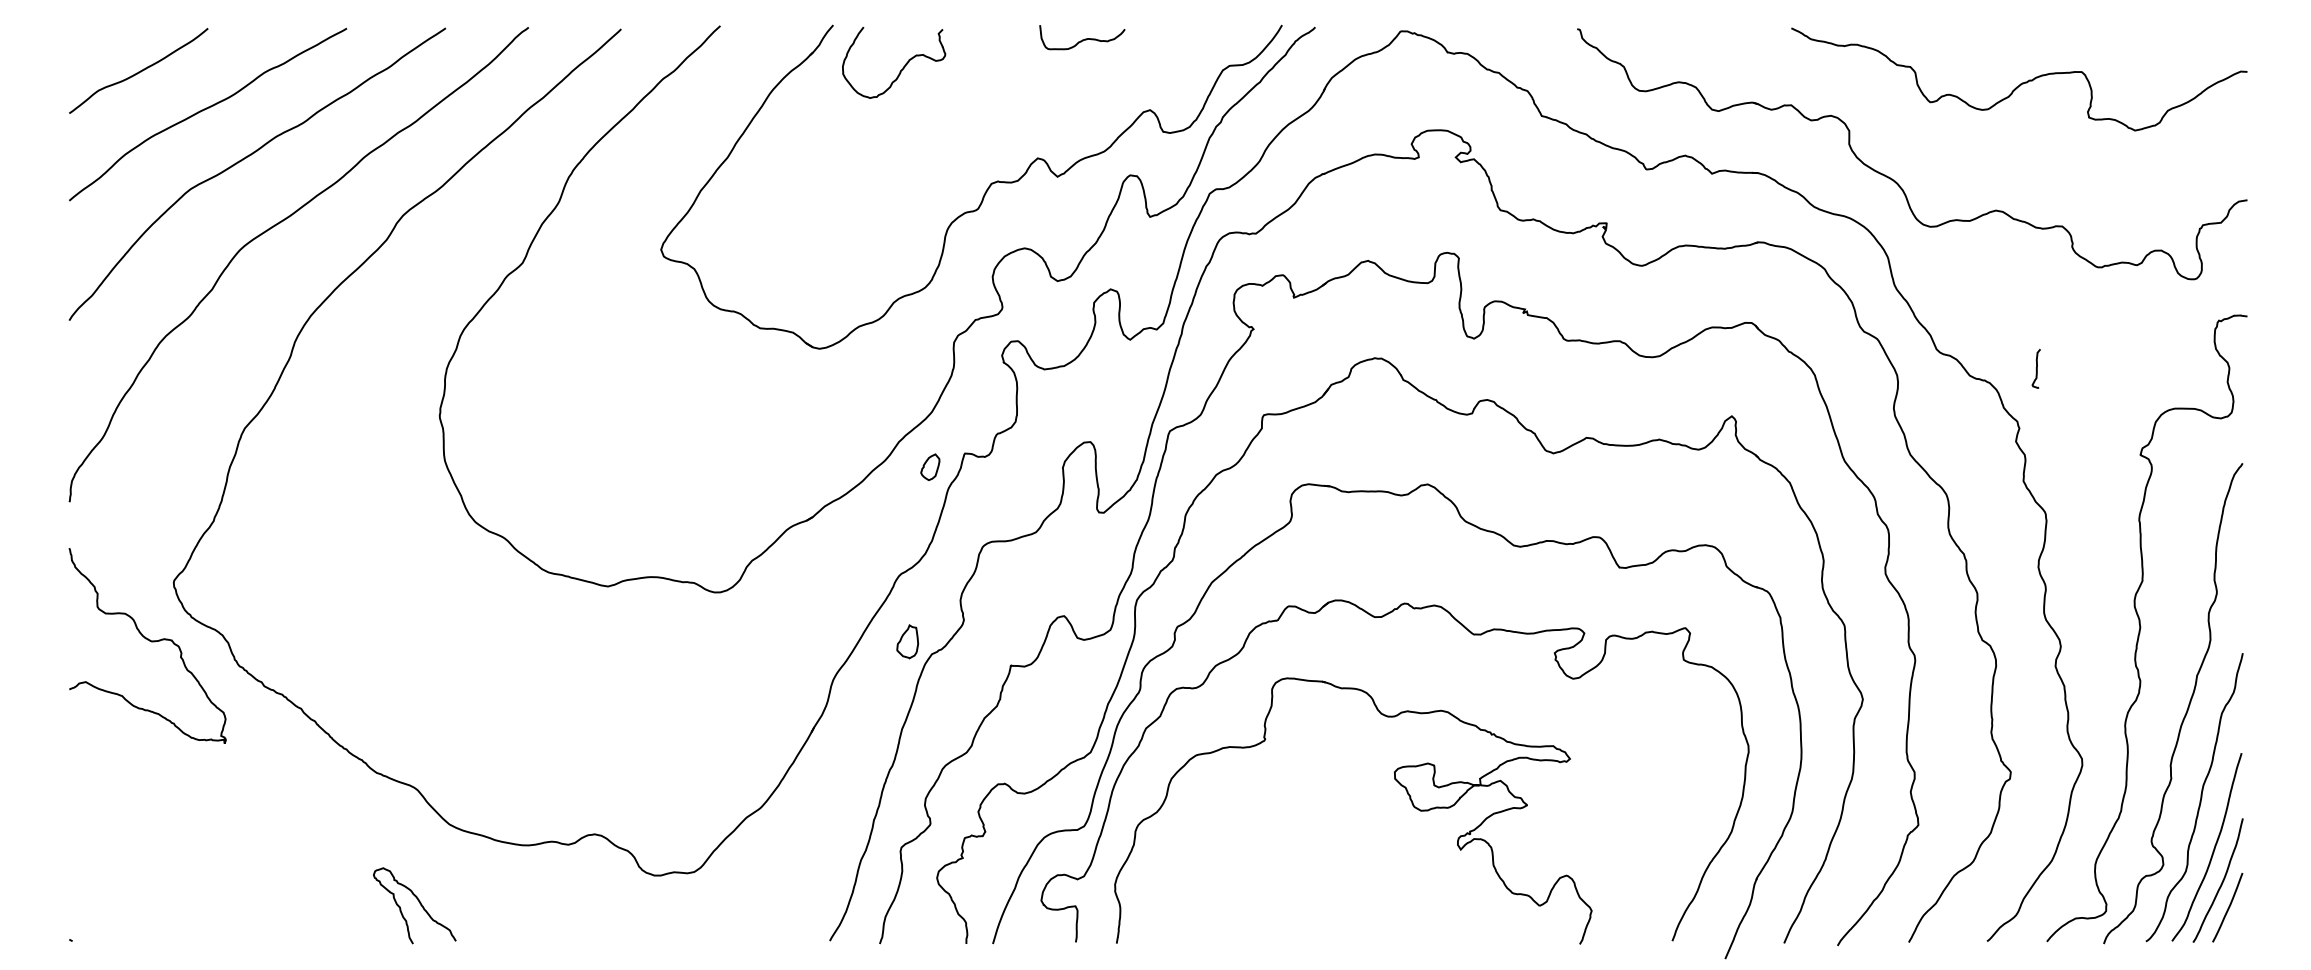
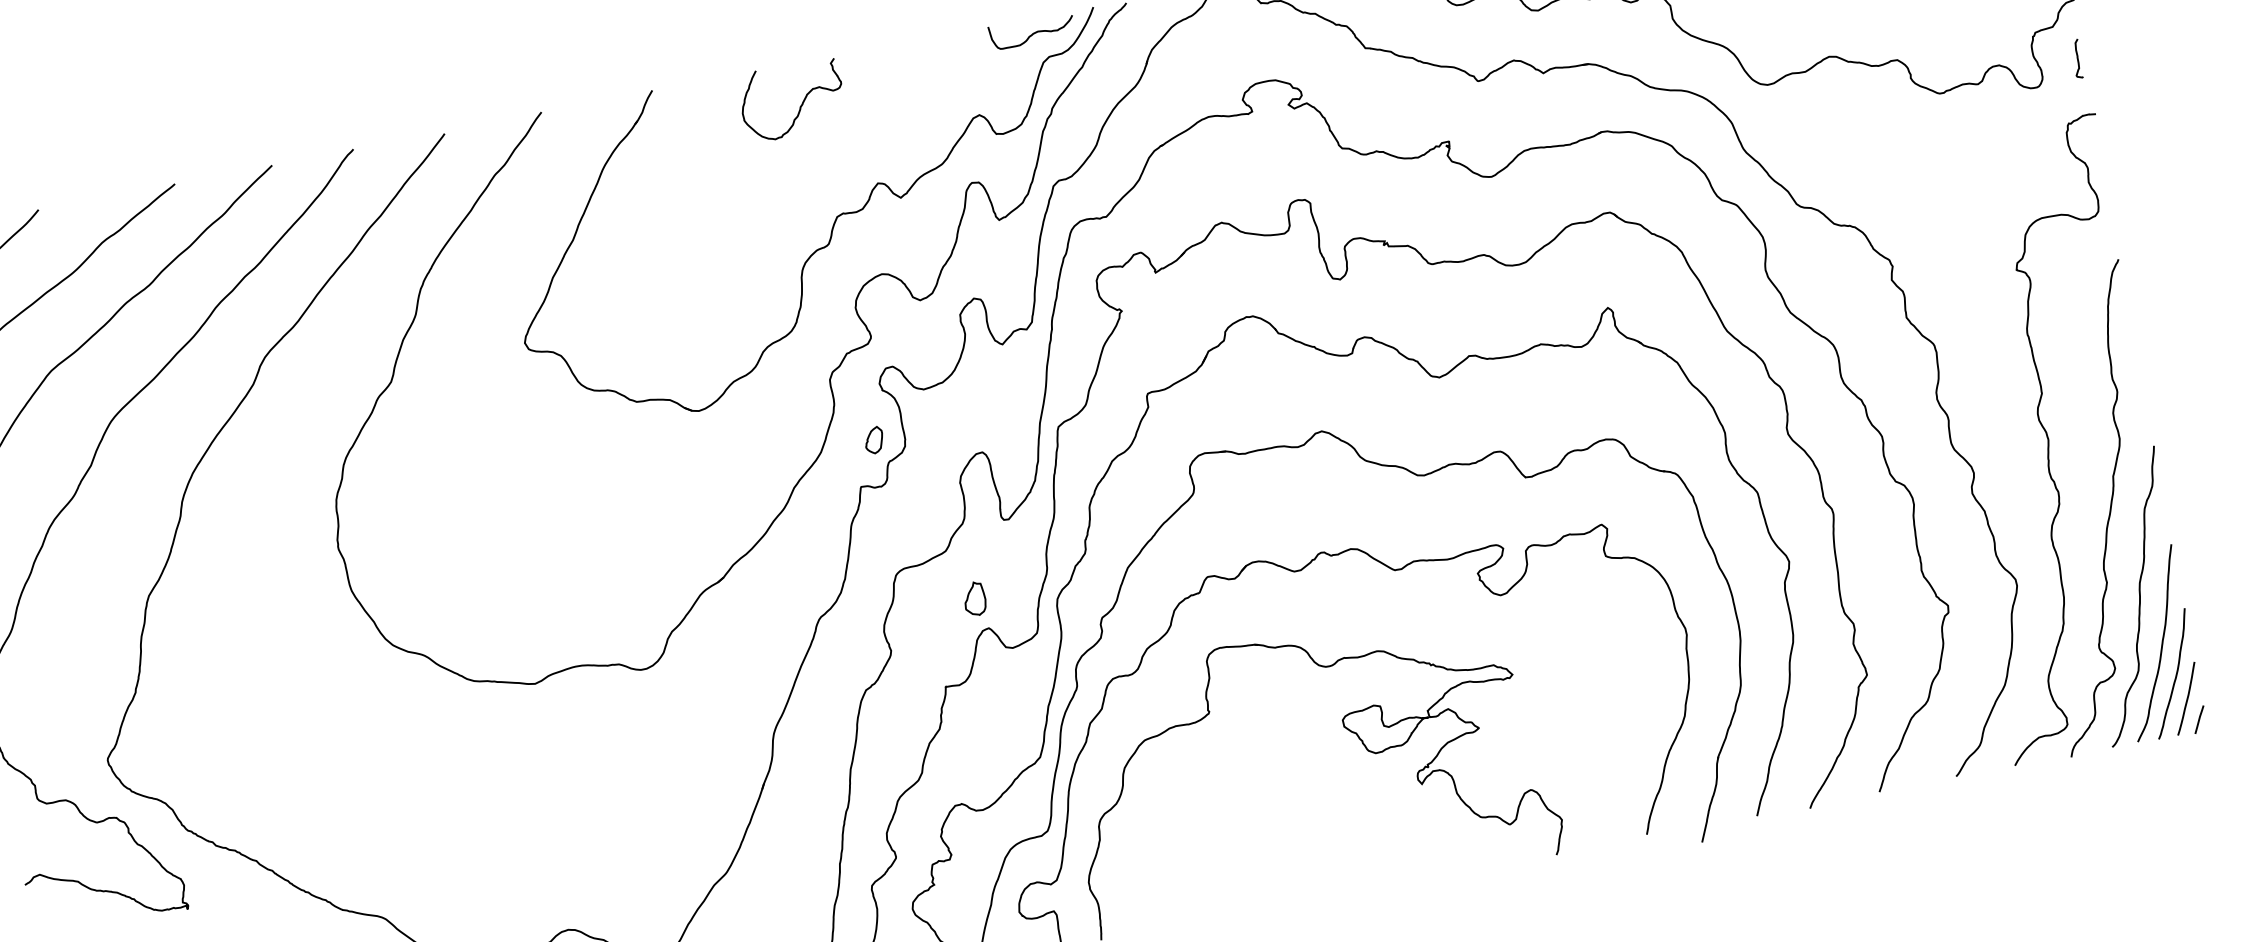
curve: (1082, 39) -> (1032, 33), moved
curve: (902, 67) -> (801, 103), moved
curve: (2036, 368) -> (2077, 58), moved
part: (930, 466) -> (874, 439), moved
part: (907, 641) -> (974, 598), moved
line: (2236, 930) -> (2199, 719), added

